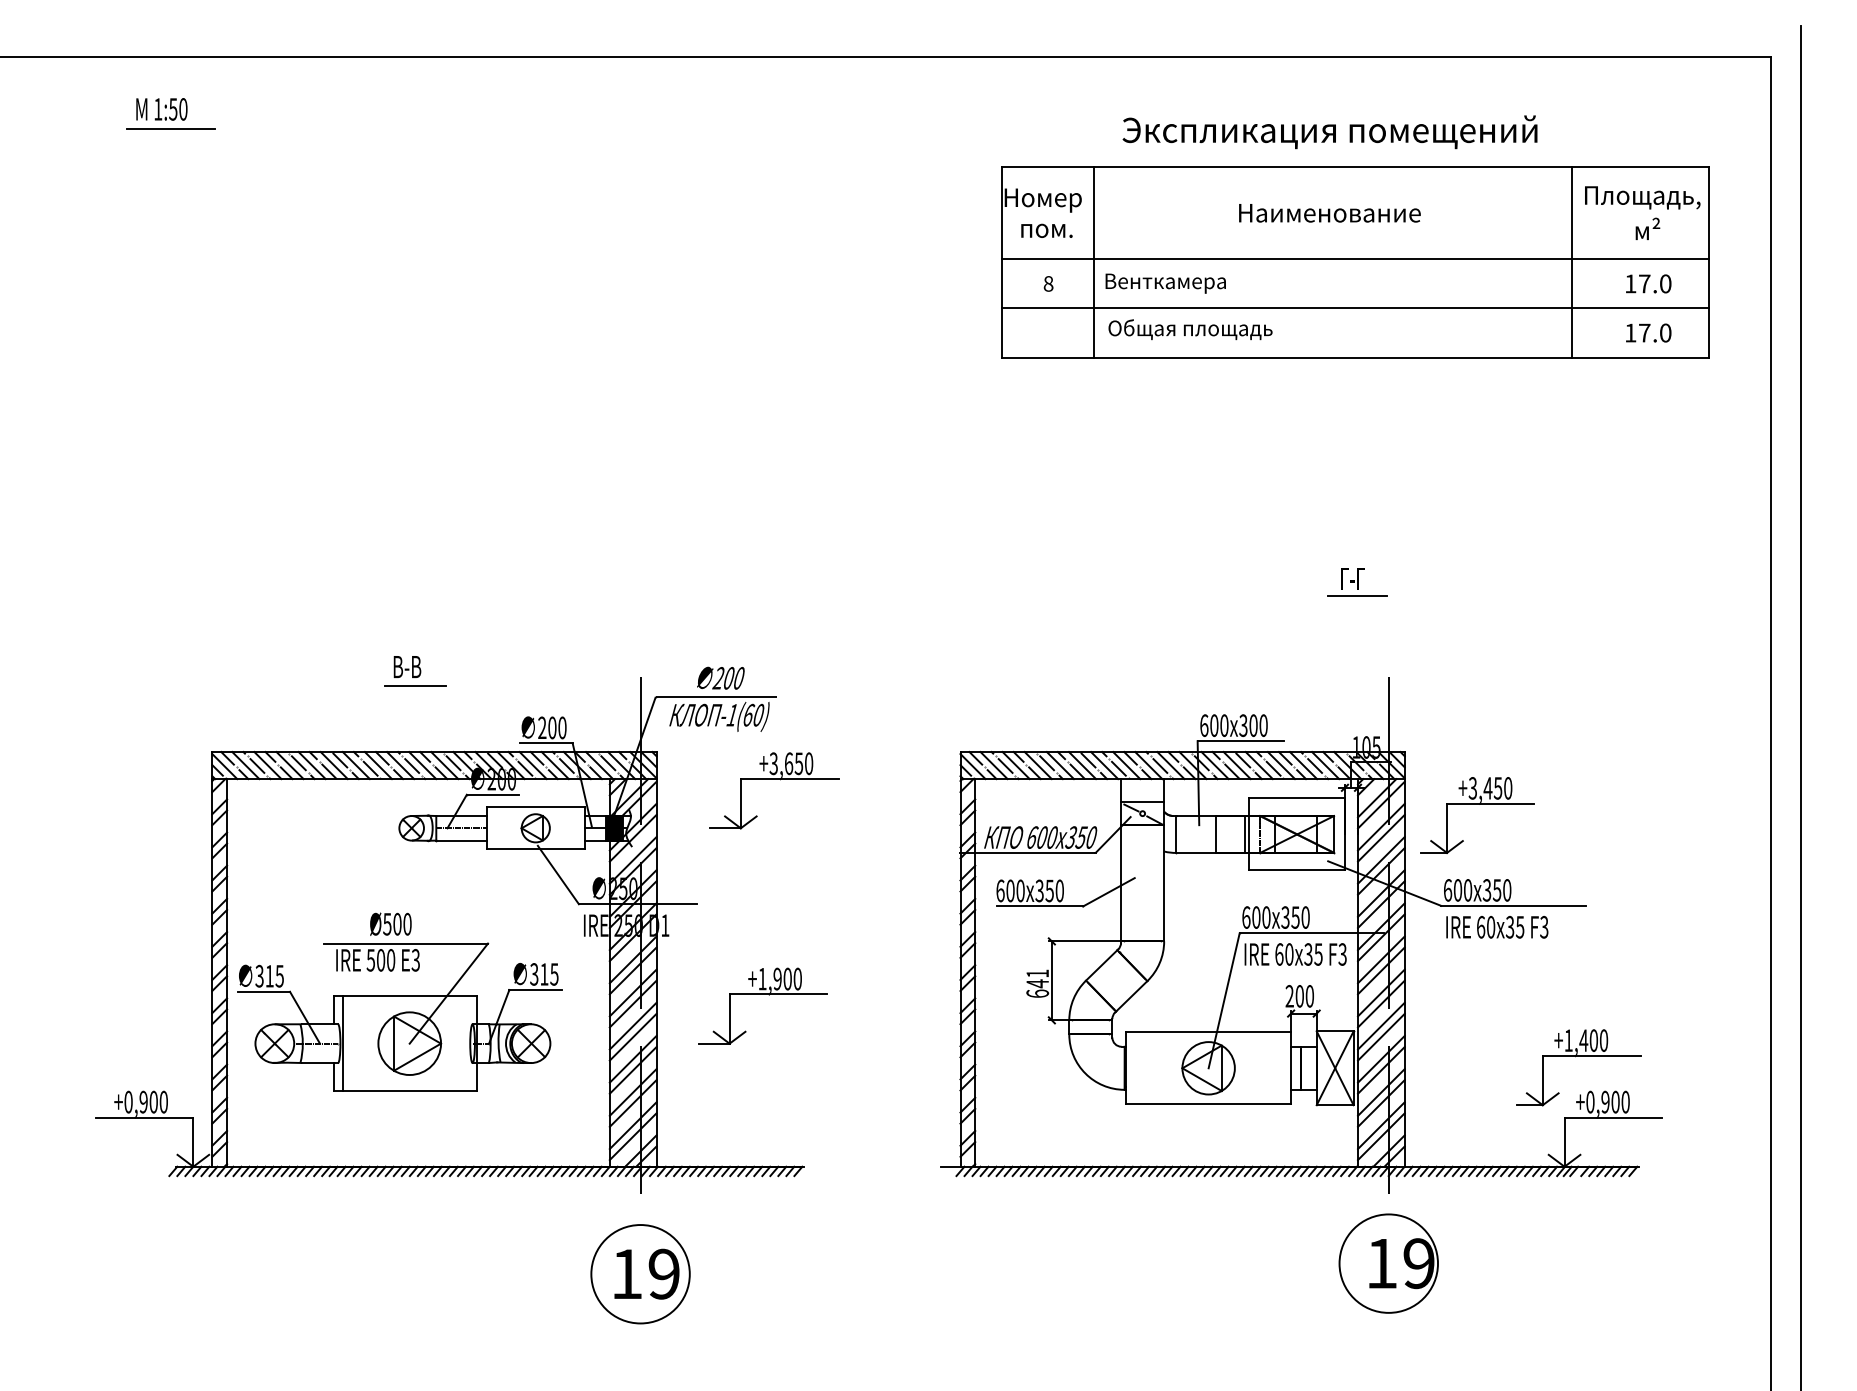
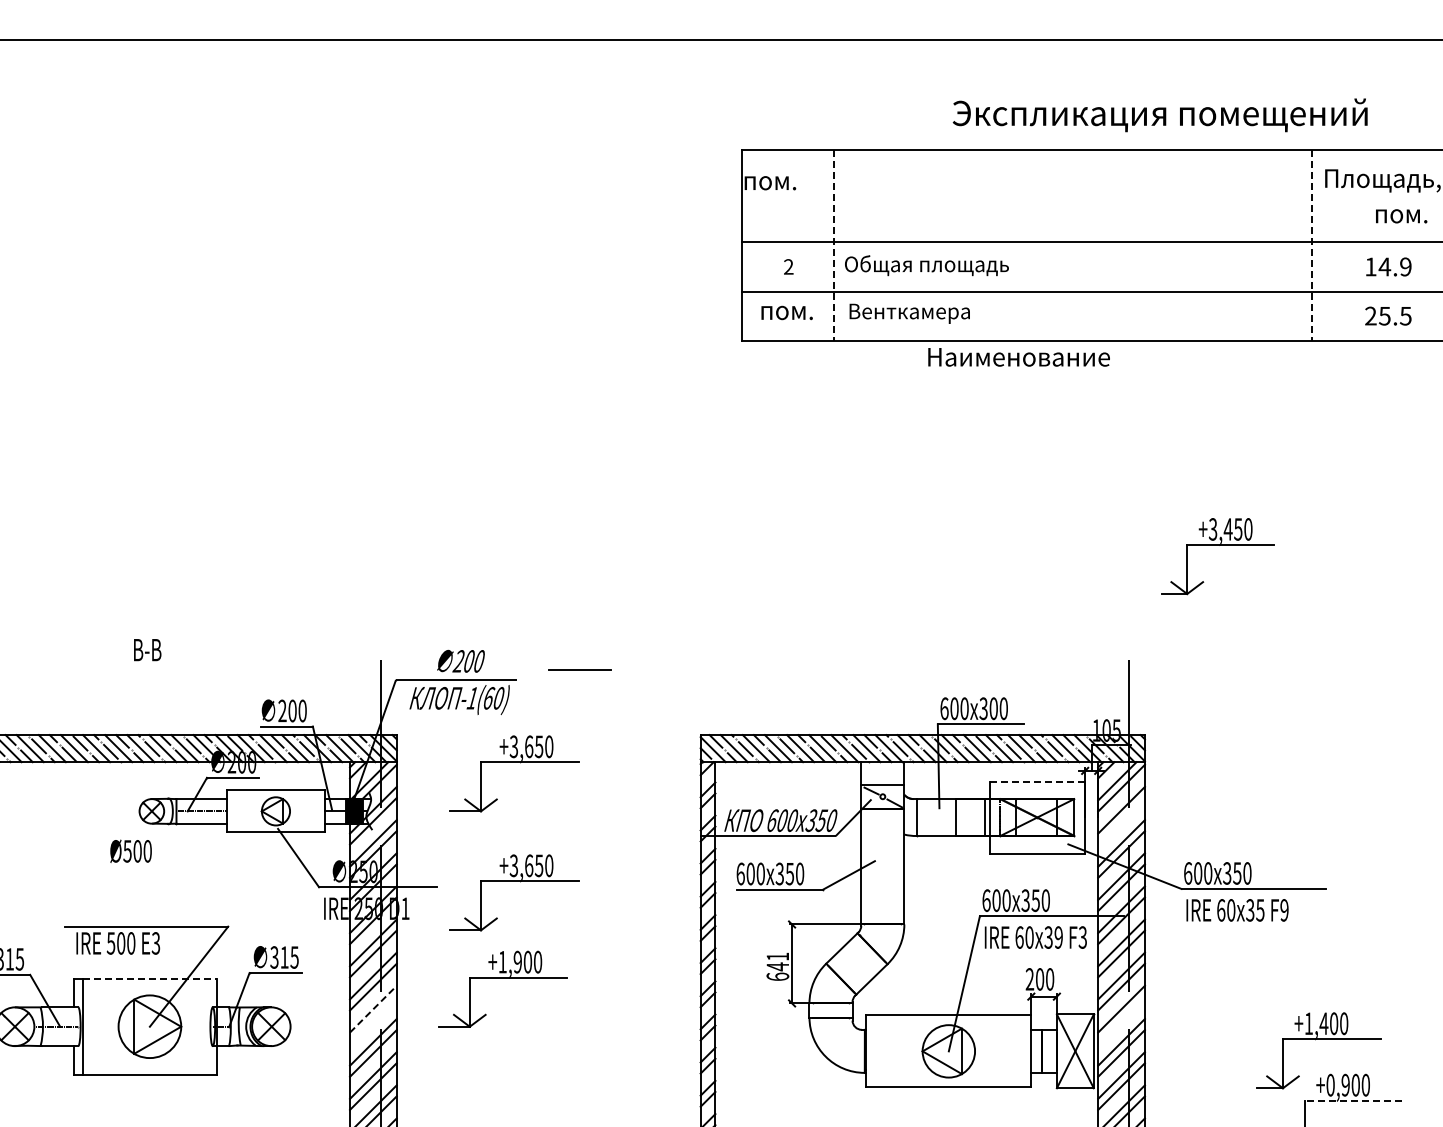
text: (1329, 132) -> (1159, 115), moved
text: (1042, 200) -> (782, 183), Номер -> пом.
text: (1329, 213) -> (1018, 357), moved
text: (1662, 228) -> (1402, 211), м² -> пом.
text: (1046, 230) -> (786, 312), moved
line: (1094, 262) -> (834, 245), solid -> dashed
line: (1572, 262) -> (1312, 245), solid -> dashed
text: (1186, 282) -> (926, 265), Венткамера -> Общая площадь
text: (1048, 283) -> (788, 266), 8 -> 2
text: (1654, 283) -> (1394, 266), 17.0 -> 14.9
text: (1190, 329) -> (930, 312), Общая площадь -> Венткамера
text: (1648, 332) -> (1388, 315), 17.0 -> 25.5
part: (1357, 582) -> (1097, 565), removed
line: (415, 685) -> (579, 668), moved
line: (1297, 798) -> (1037, 781), solid -> dashed
part: (1477, 804) -> (1217, 545), moved
line: (1381, 837) -> (1121, 820), removed
part: (774, 898) -> (514, 881), added
text: (390, 923) -> (130, 850), moved
text: (1544, 927) -> (1284, 910), F3 -> F9
text: (1318, 954) -> (1058, 937), 60x35 -> 60x39
line: (410, 995) -> (150, 978), solid -> dashed
line: (633, 1025) -> (373, 1008), solid -> dashed
line: (632, 1036) -> (372, 1019), removed
line: (1381, 1036) -> (1121, 1019), removed
line: (1613, 1117) -> (1353, 1100), solid -> dashed

